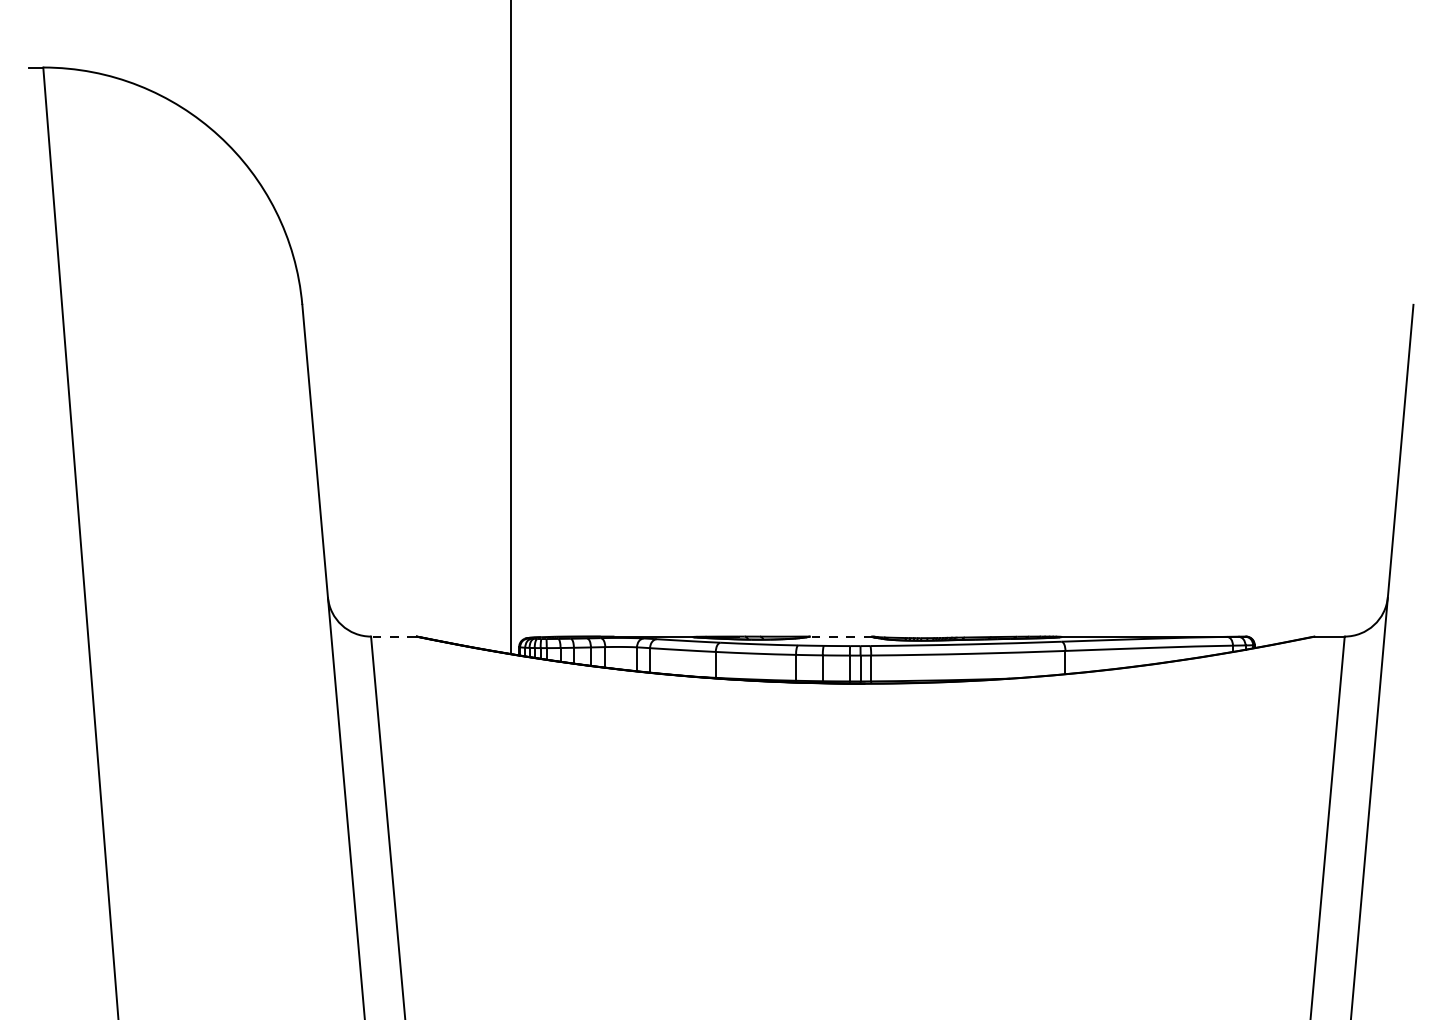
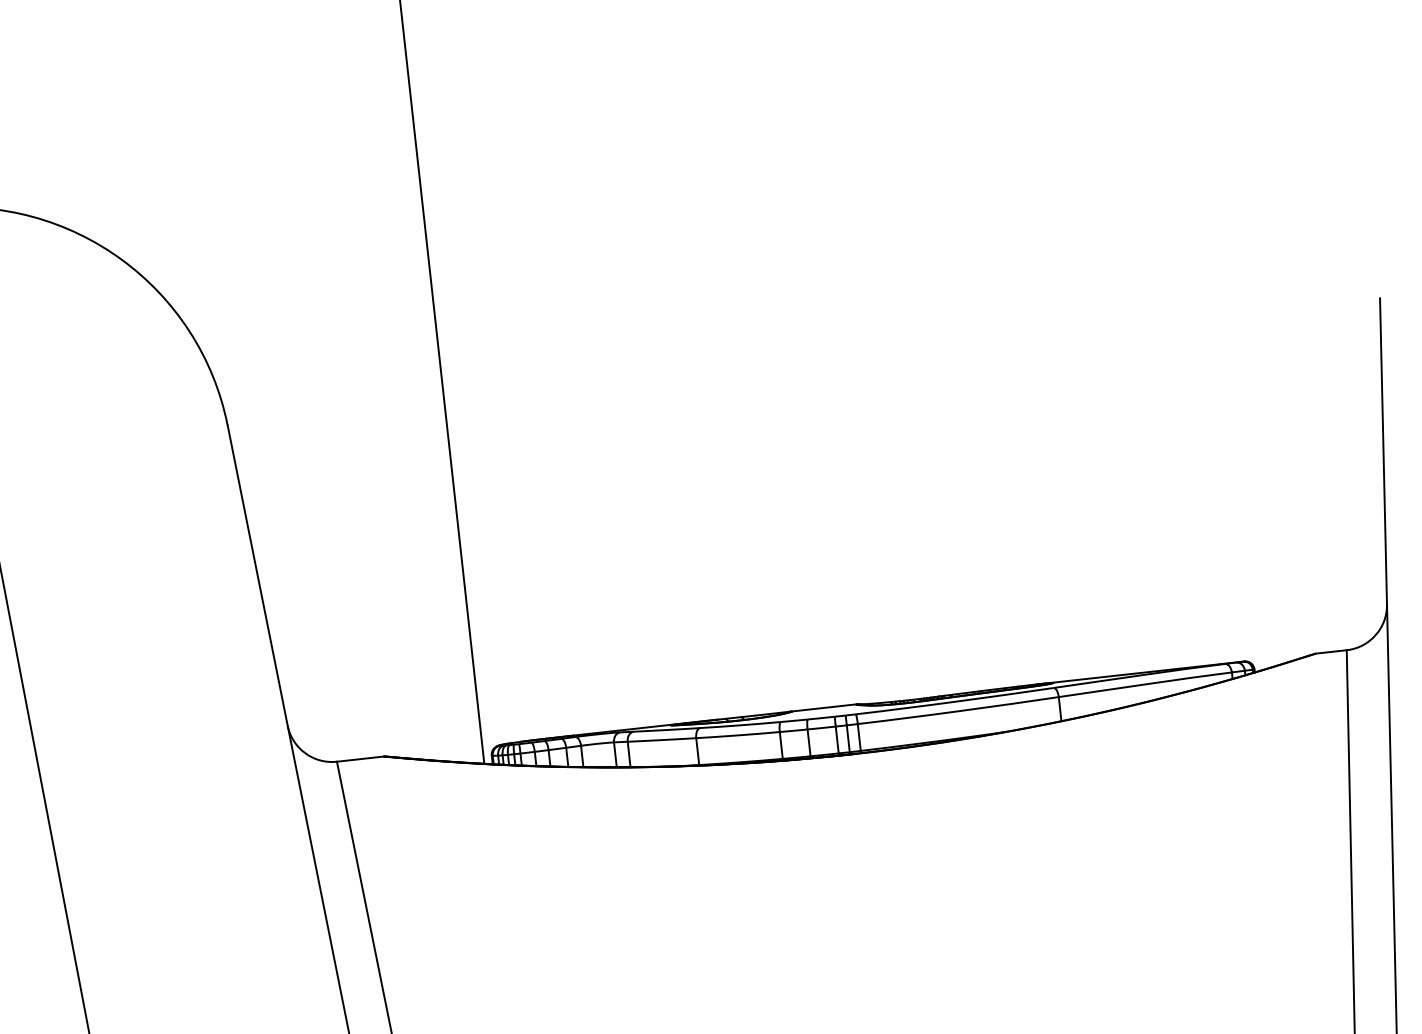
line: (393, 636) -> (360, 759), dashed -> solid
line: (839, 636) -> (822, 707), dashed -> solid

